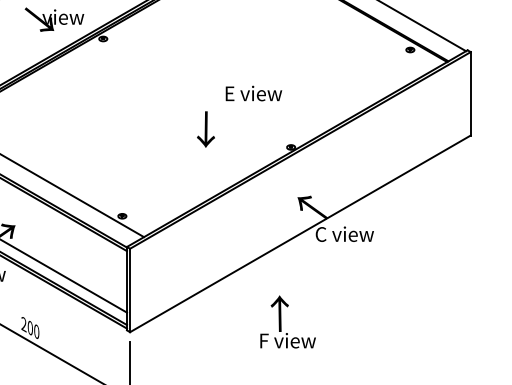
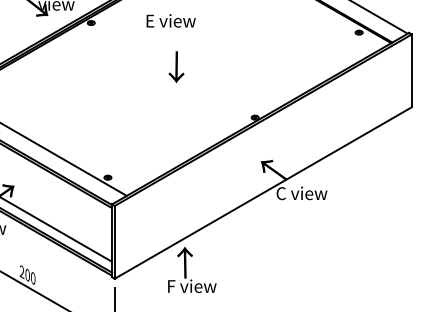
text: (253, 93) -> (170, 20), moved
text: (205, 129) -> (176, 67), moved
text: (287, 321) -> (191, 269), moved

